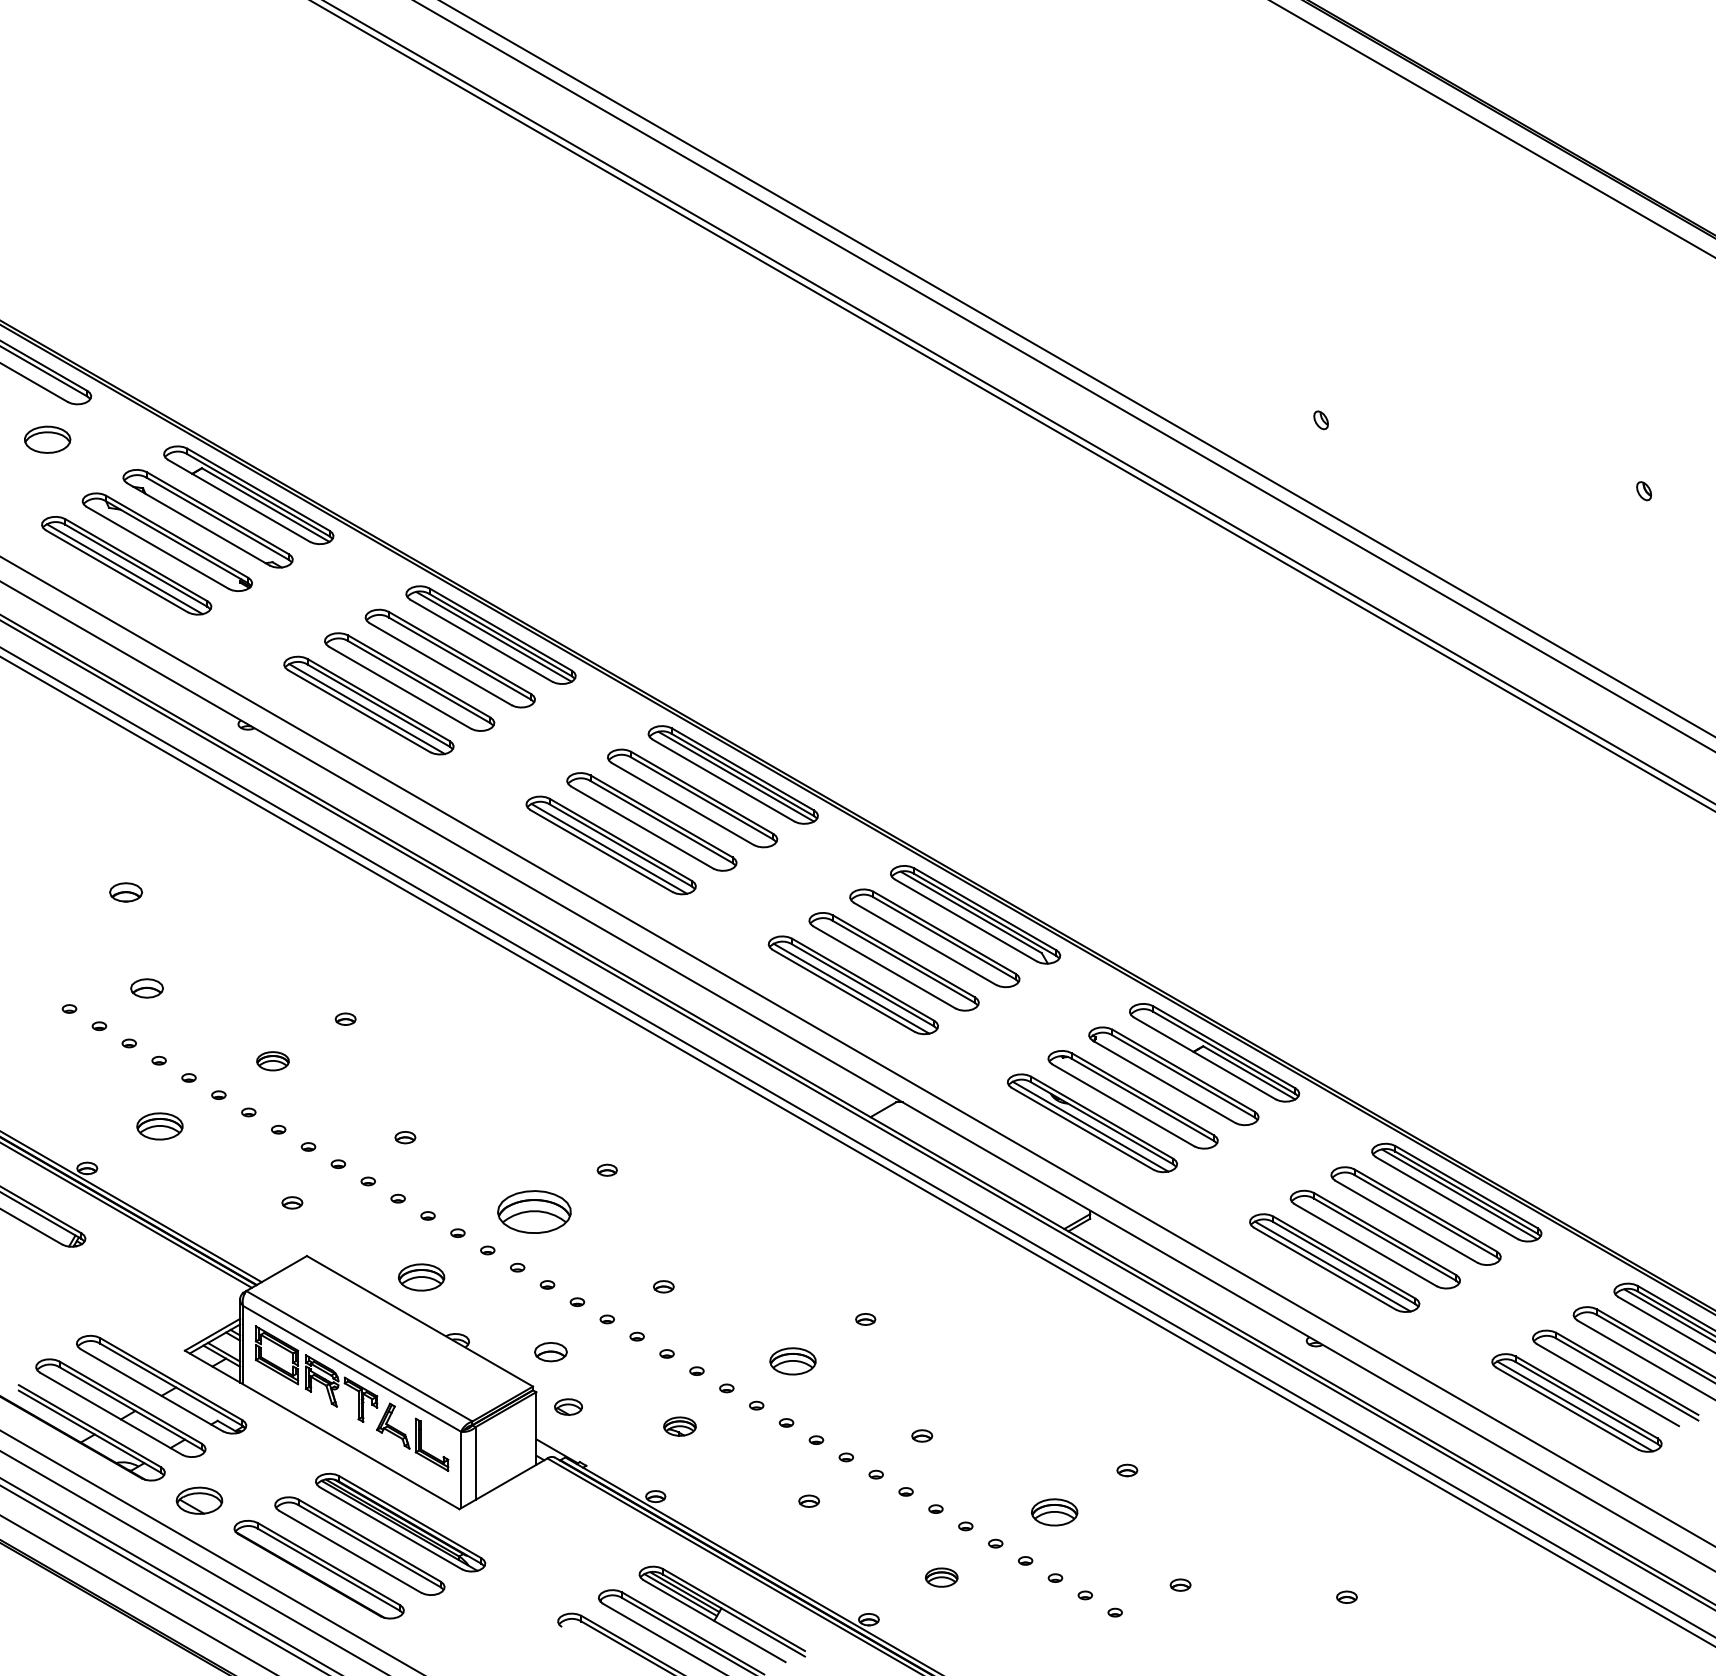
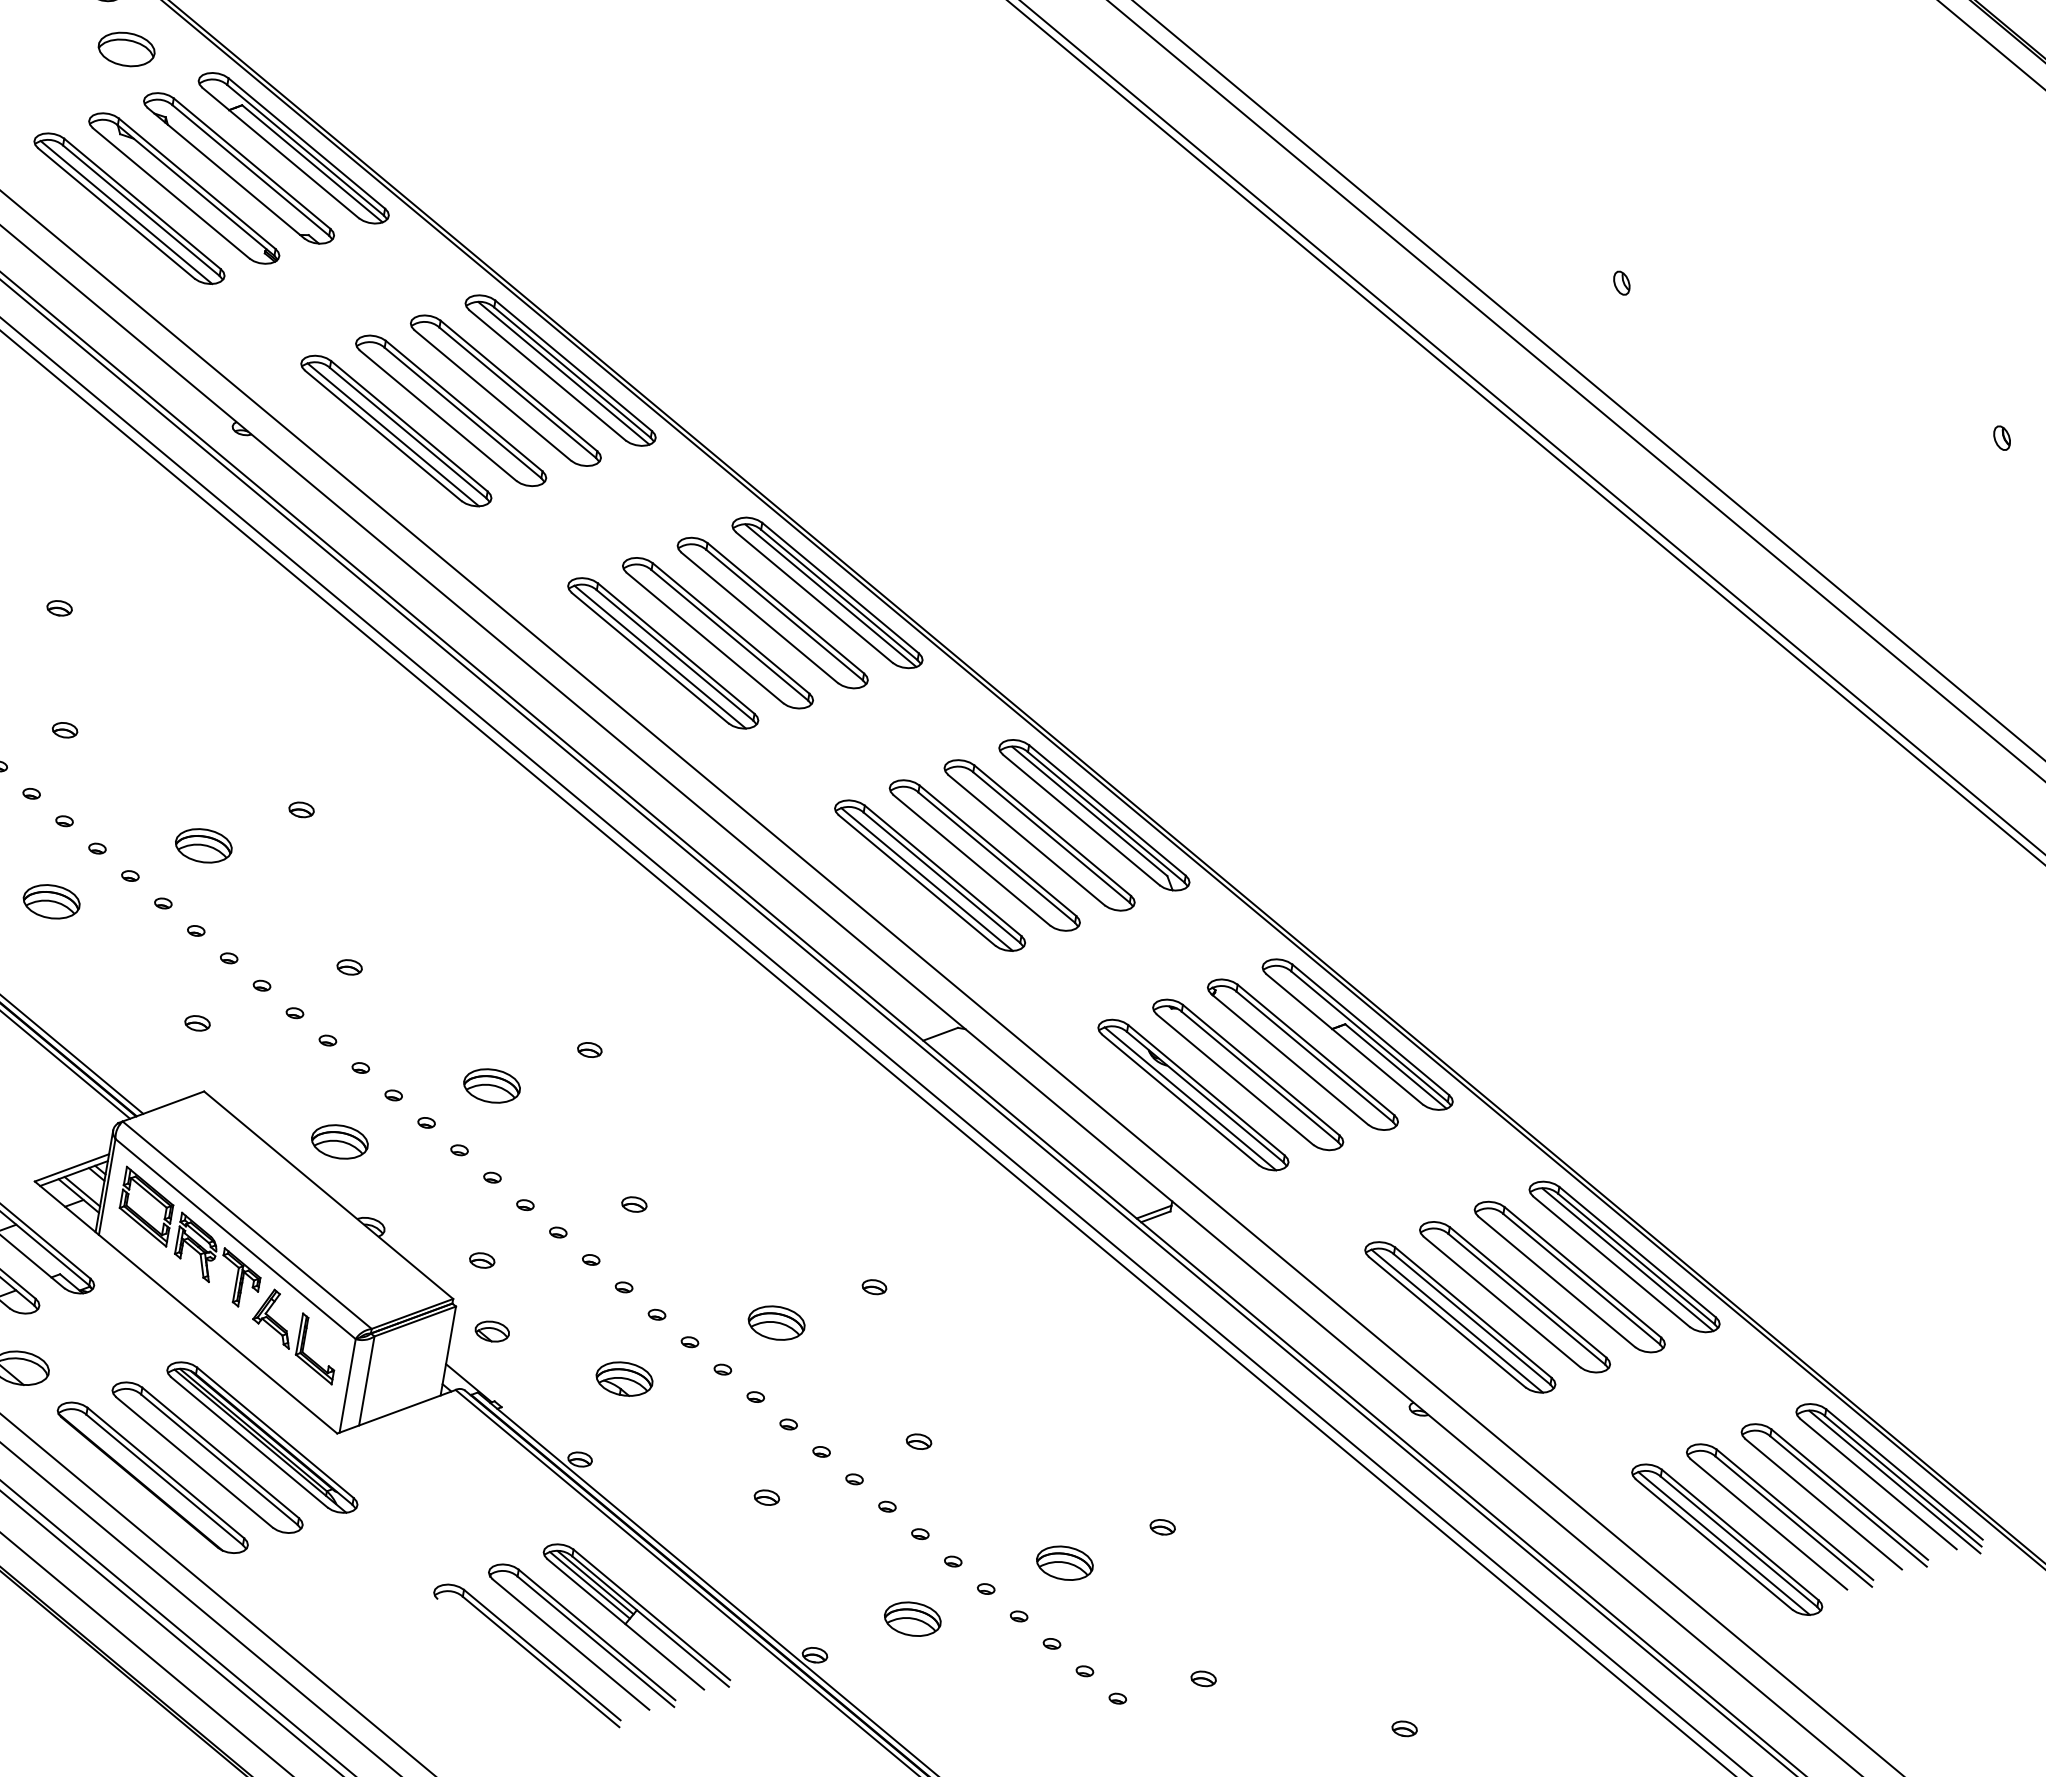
part: (47, 439) -> (126, 49), moved
part: (125, 892) -> (58, 608), size x0.62
part: (146, 988) -> (64, 730), size x0.62
part: (272, 1061) -> (203, 846), size x1.43
part: (534, 1212) -> (491, 1086), size x0.62
part: (550, 1351) -> (482, 1259), size x0.62
part: (679, 1426) -> (624, 1378), size x1.43
part: (941, 1577) -> (912, 1618), size x1.43

